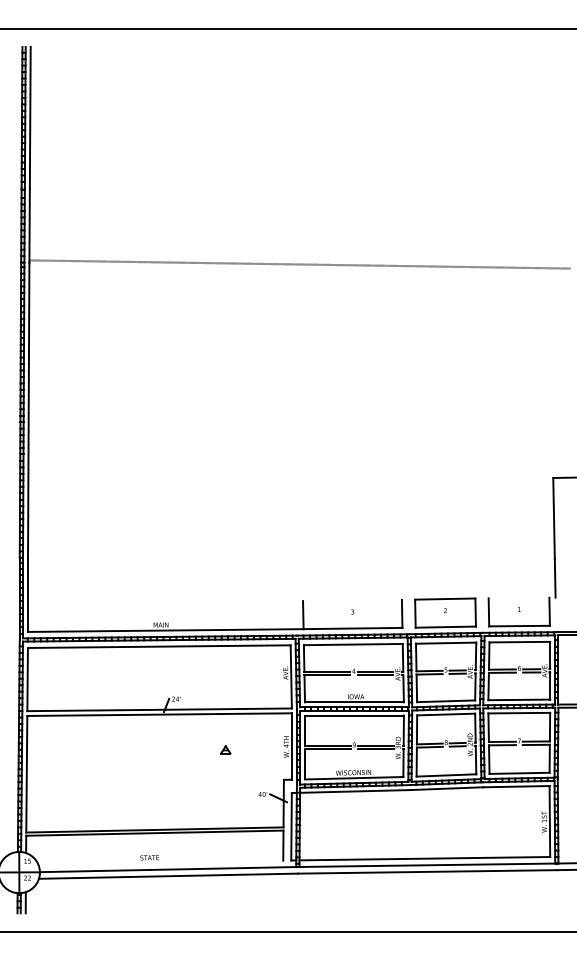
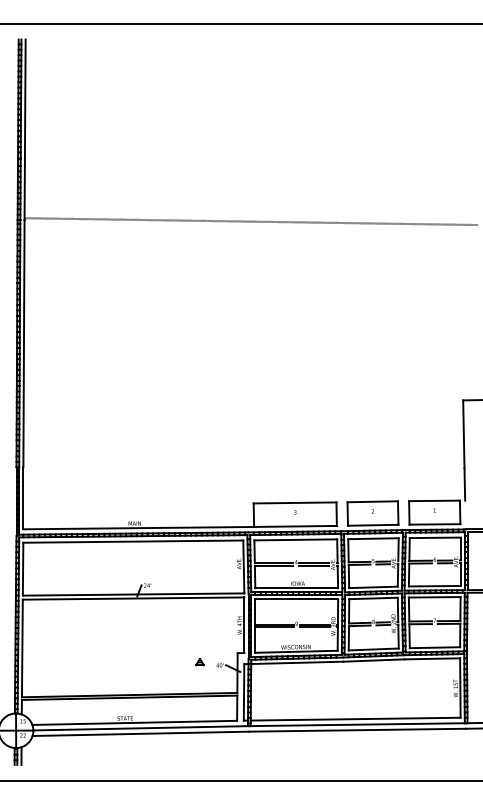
line: (518, 597) -> (434, 500), added
line: (351, 599) -> (294, 502), added
part: (225, 750) -> (199, 662), moved
line: (160, 862) -> (134, 722), added

